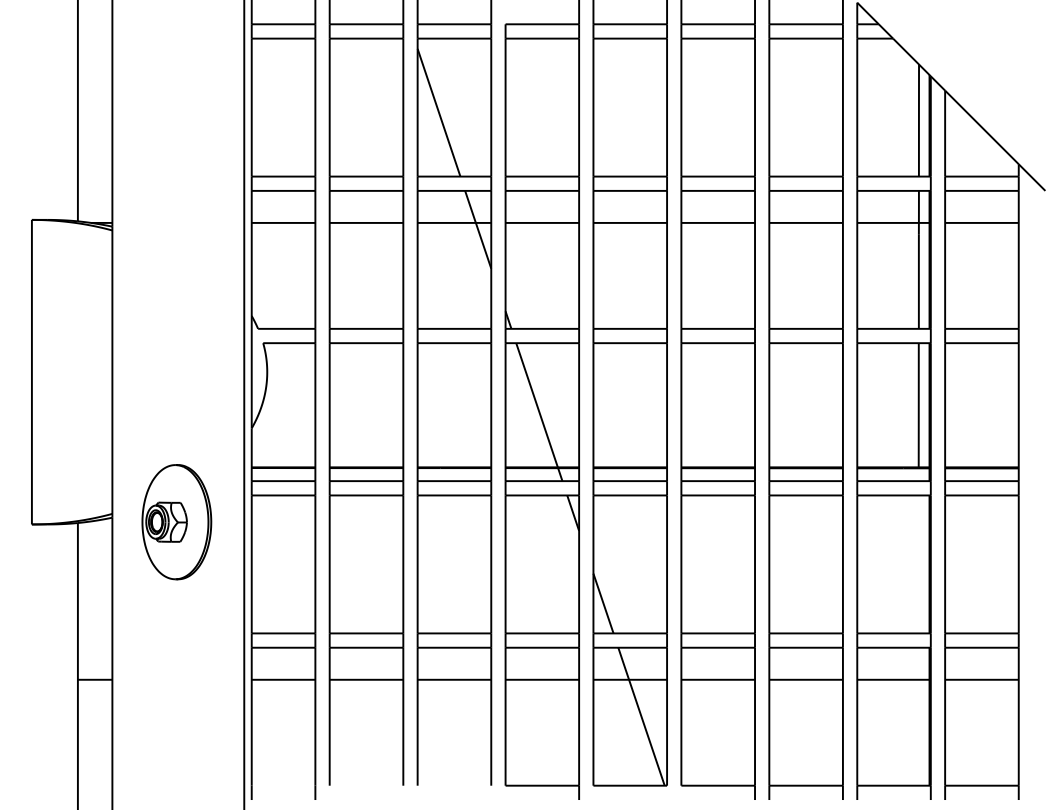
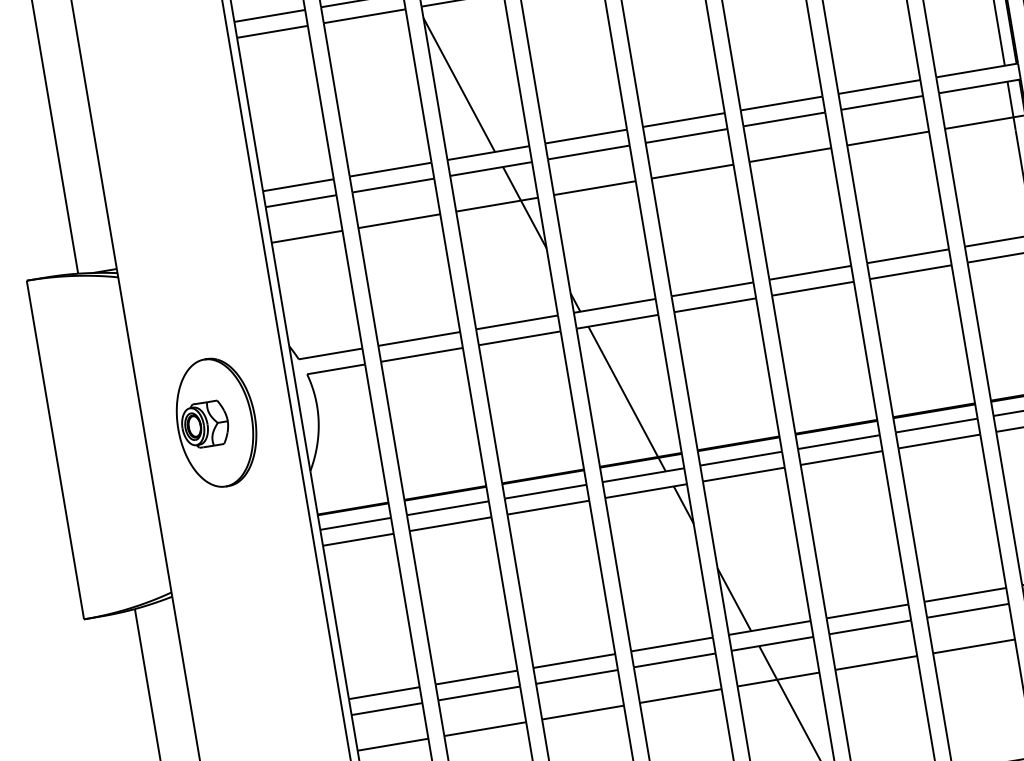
part: (176, 522) -> (216, 423), moved

